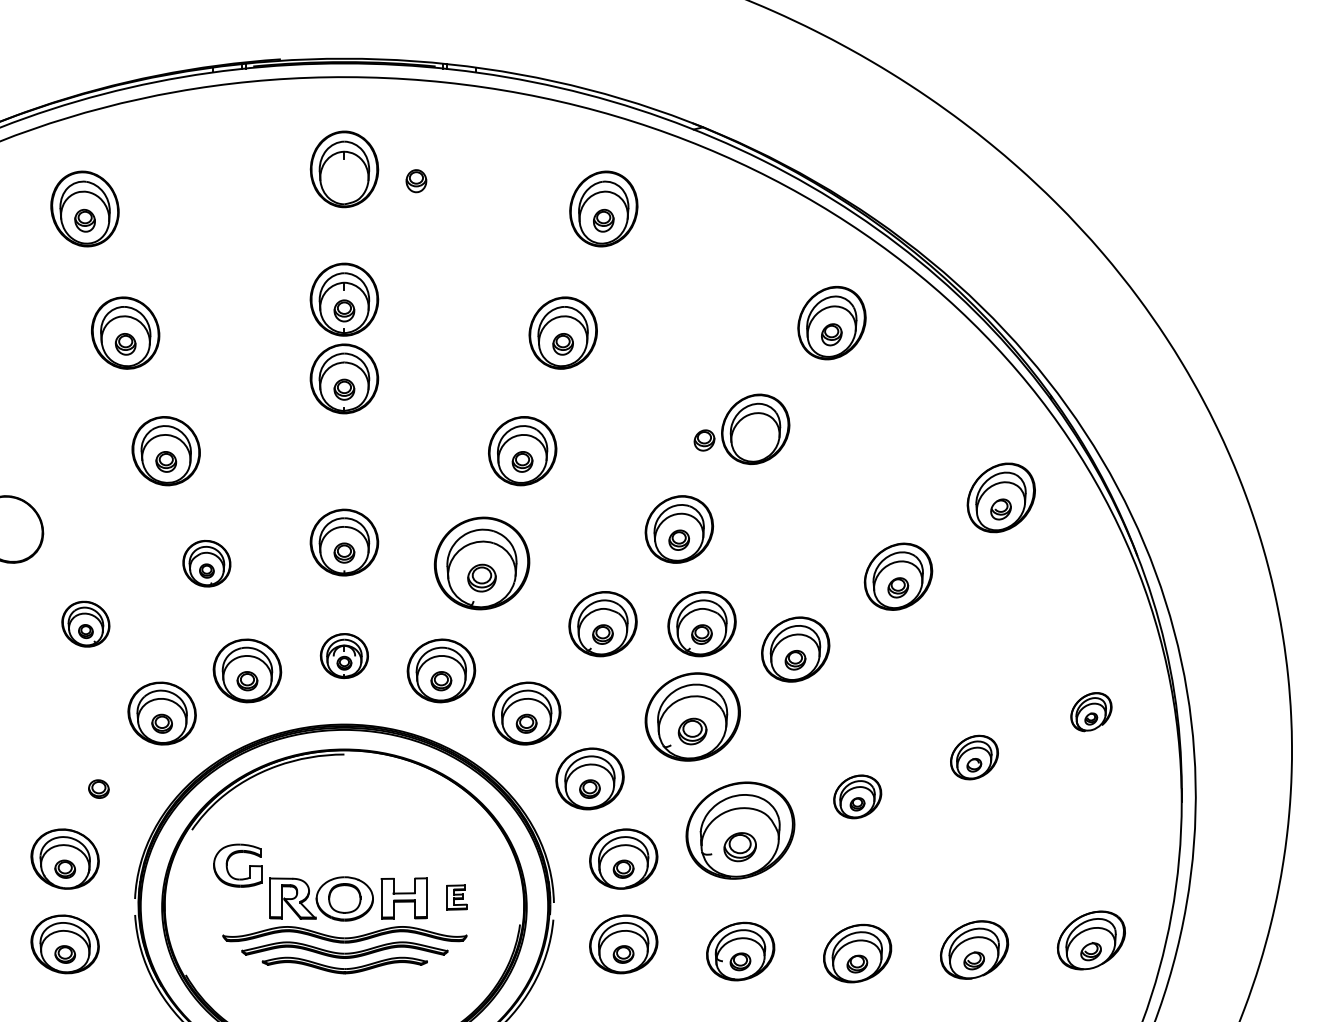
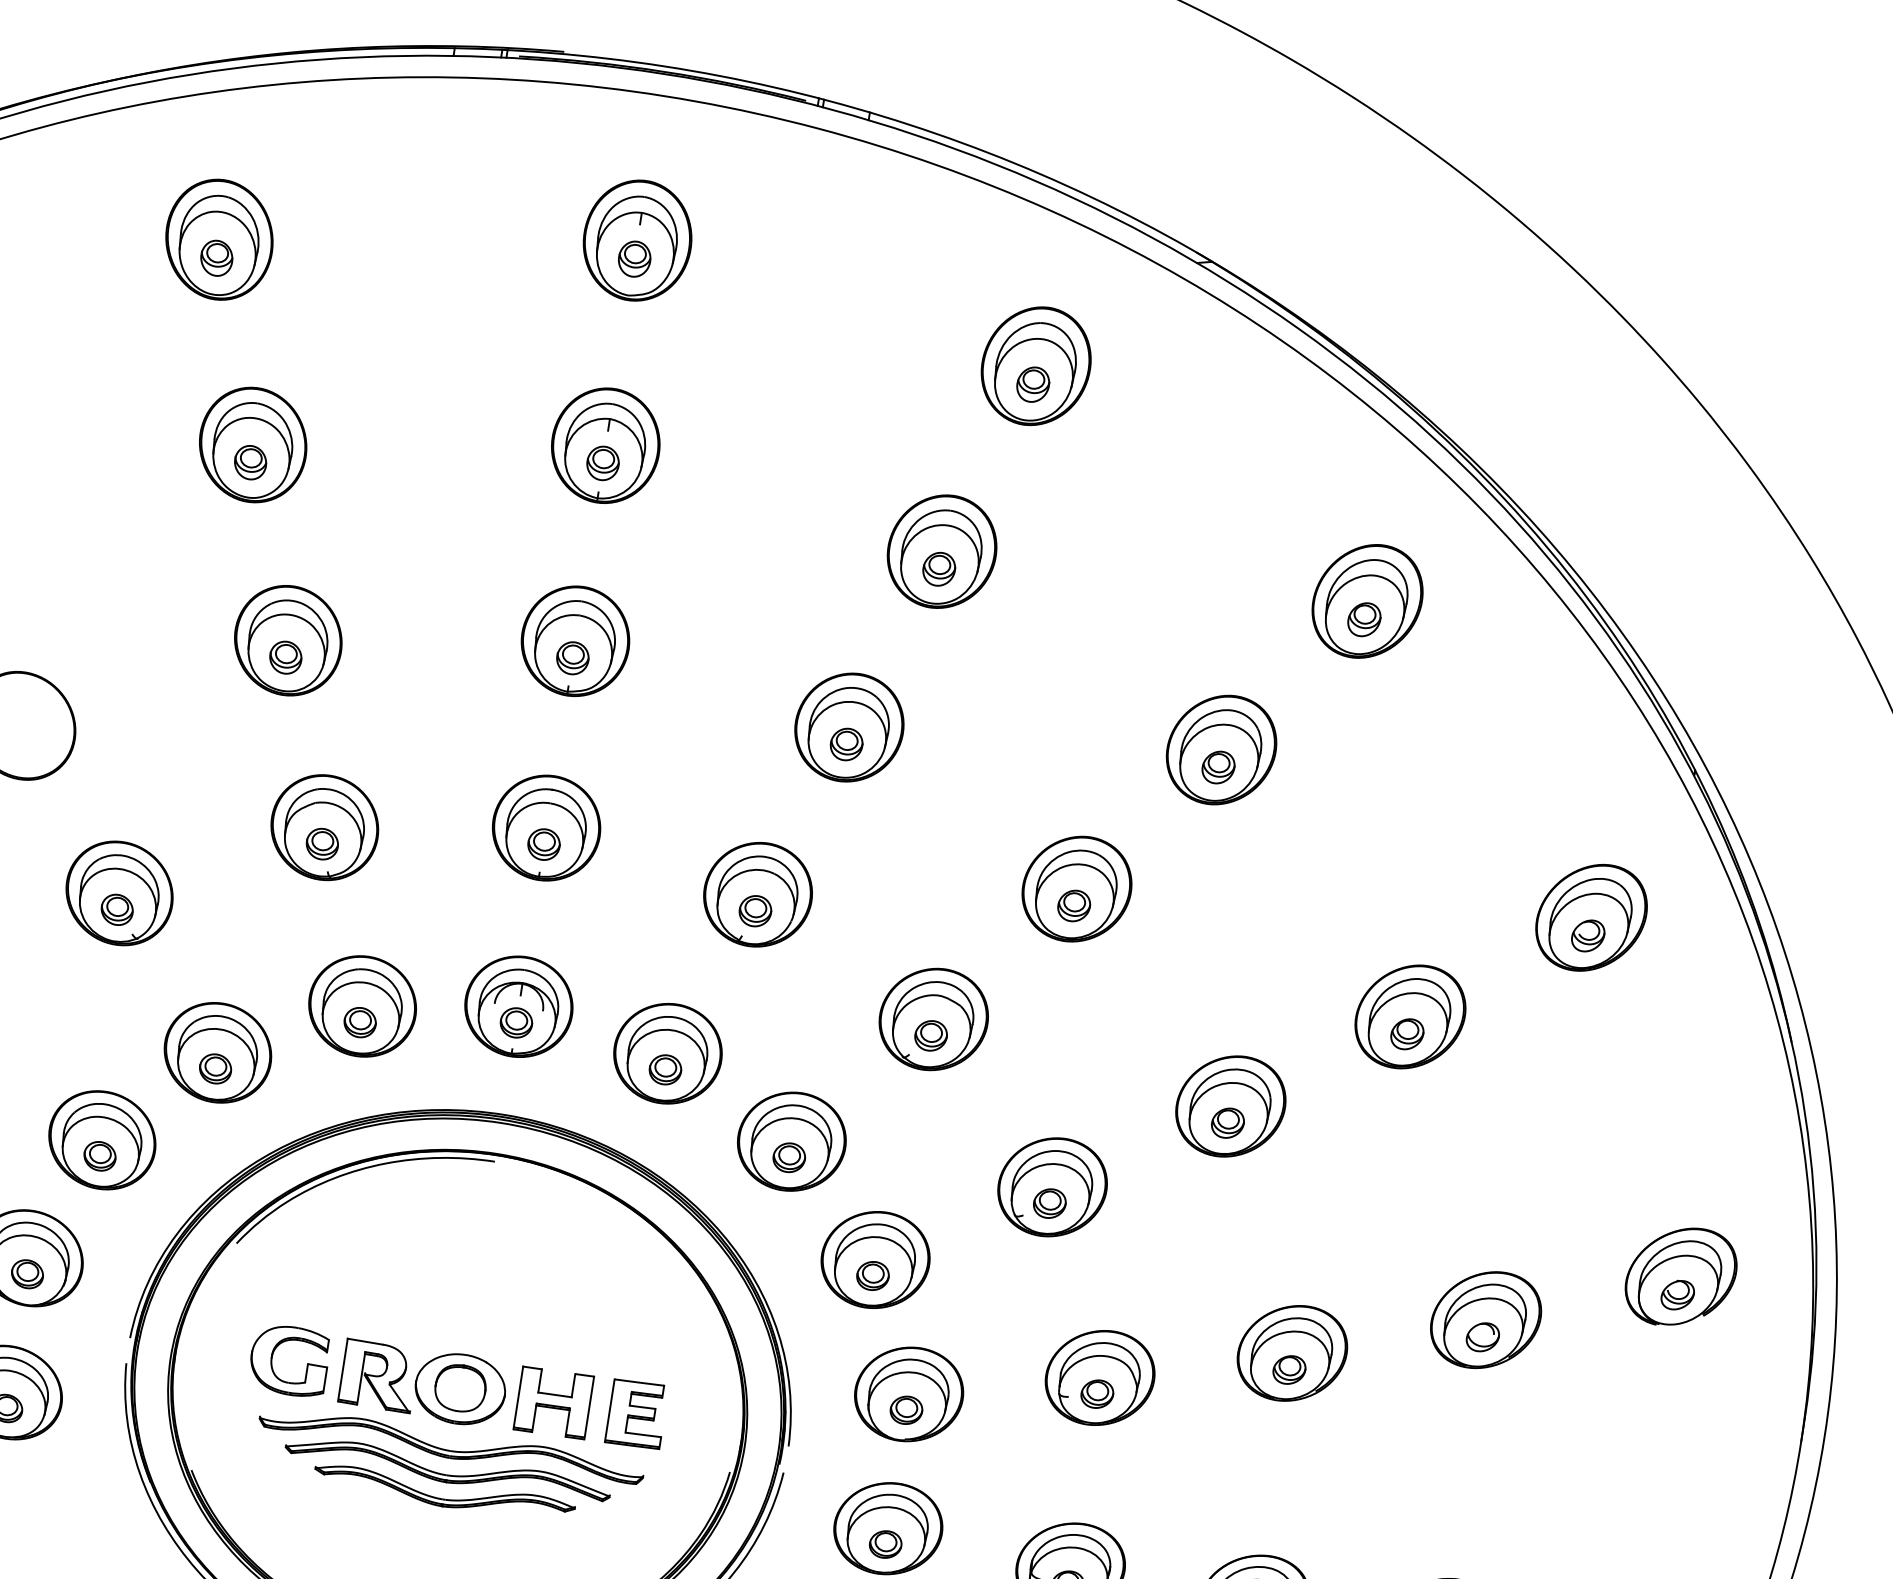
part: (416, 181) -> (634, 259), moved
part: (344, 378) -> (575, 640), moved
part: (704, 440) -> (1218, 767), moved
part: (206, 563) -> (324, 827), size x1.43
part: (481, 563) -> (757, 894), size x0.71
part: (85, 624) -> (119, 893), size x1.43
part: (701, 624) -> (1088, 1044), removed
part: (344, 655) -> (519, 1005), size x1.43
part: (1091, 711) -> (1681, 1276), size x1.67
part: (692, 716) -> (1052, 1186), size x0.71
part: (974, 757) -> (1486, 1319), size x1.43
part: (98, 778) -> (101, 1139), added
part: (857, 796) -> (1292, 1352), size x1.43
part: (740, 830) -> (1099, 1377), size x0.62
part: (228, 861) -> (275, 1351), moved
part: (456, 897) -> (636, 1414), size x1.67

